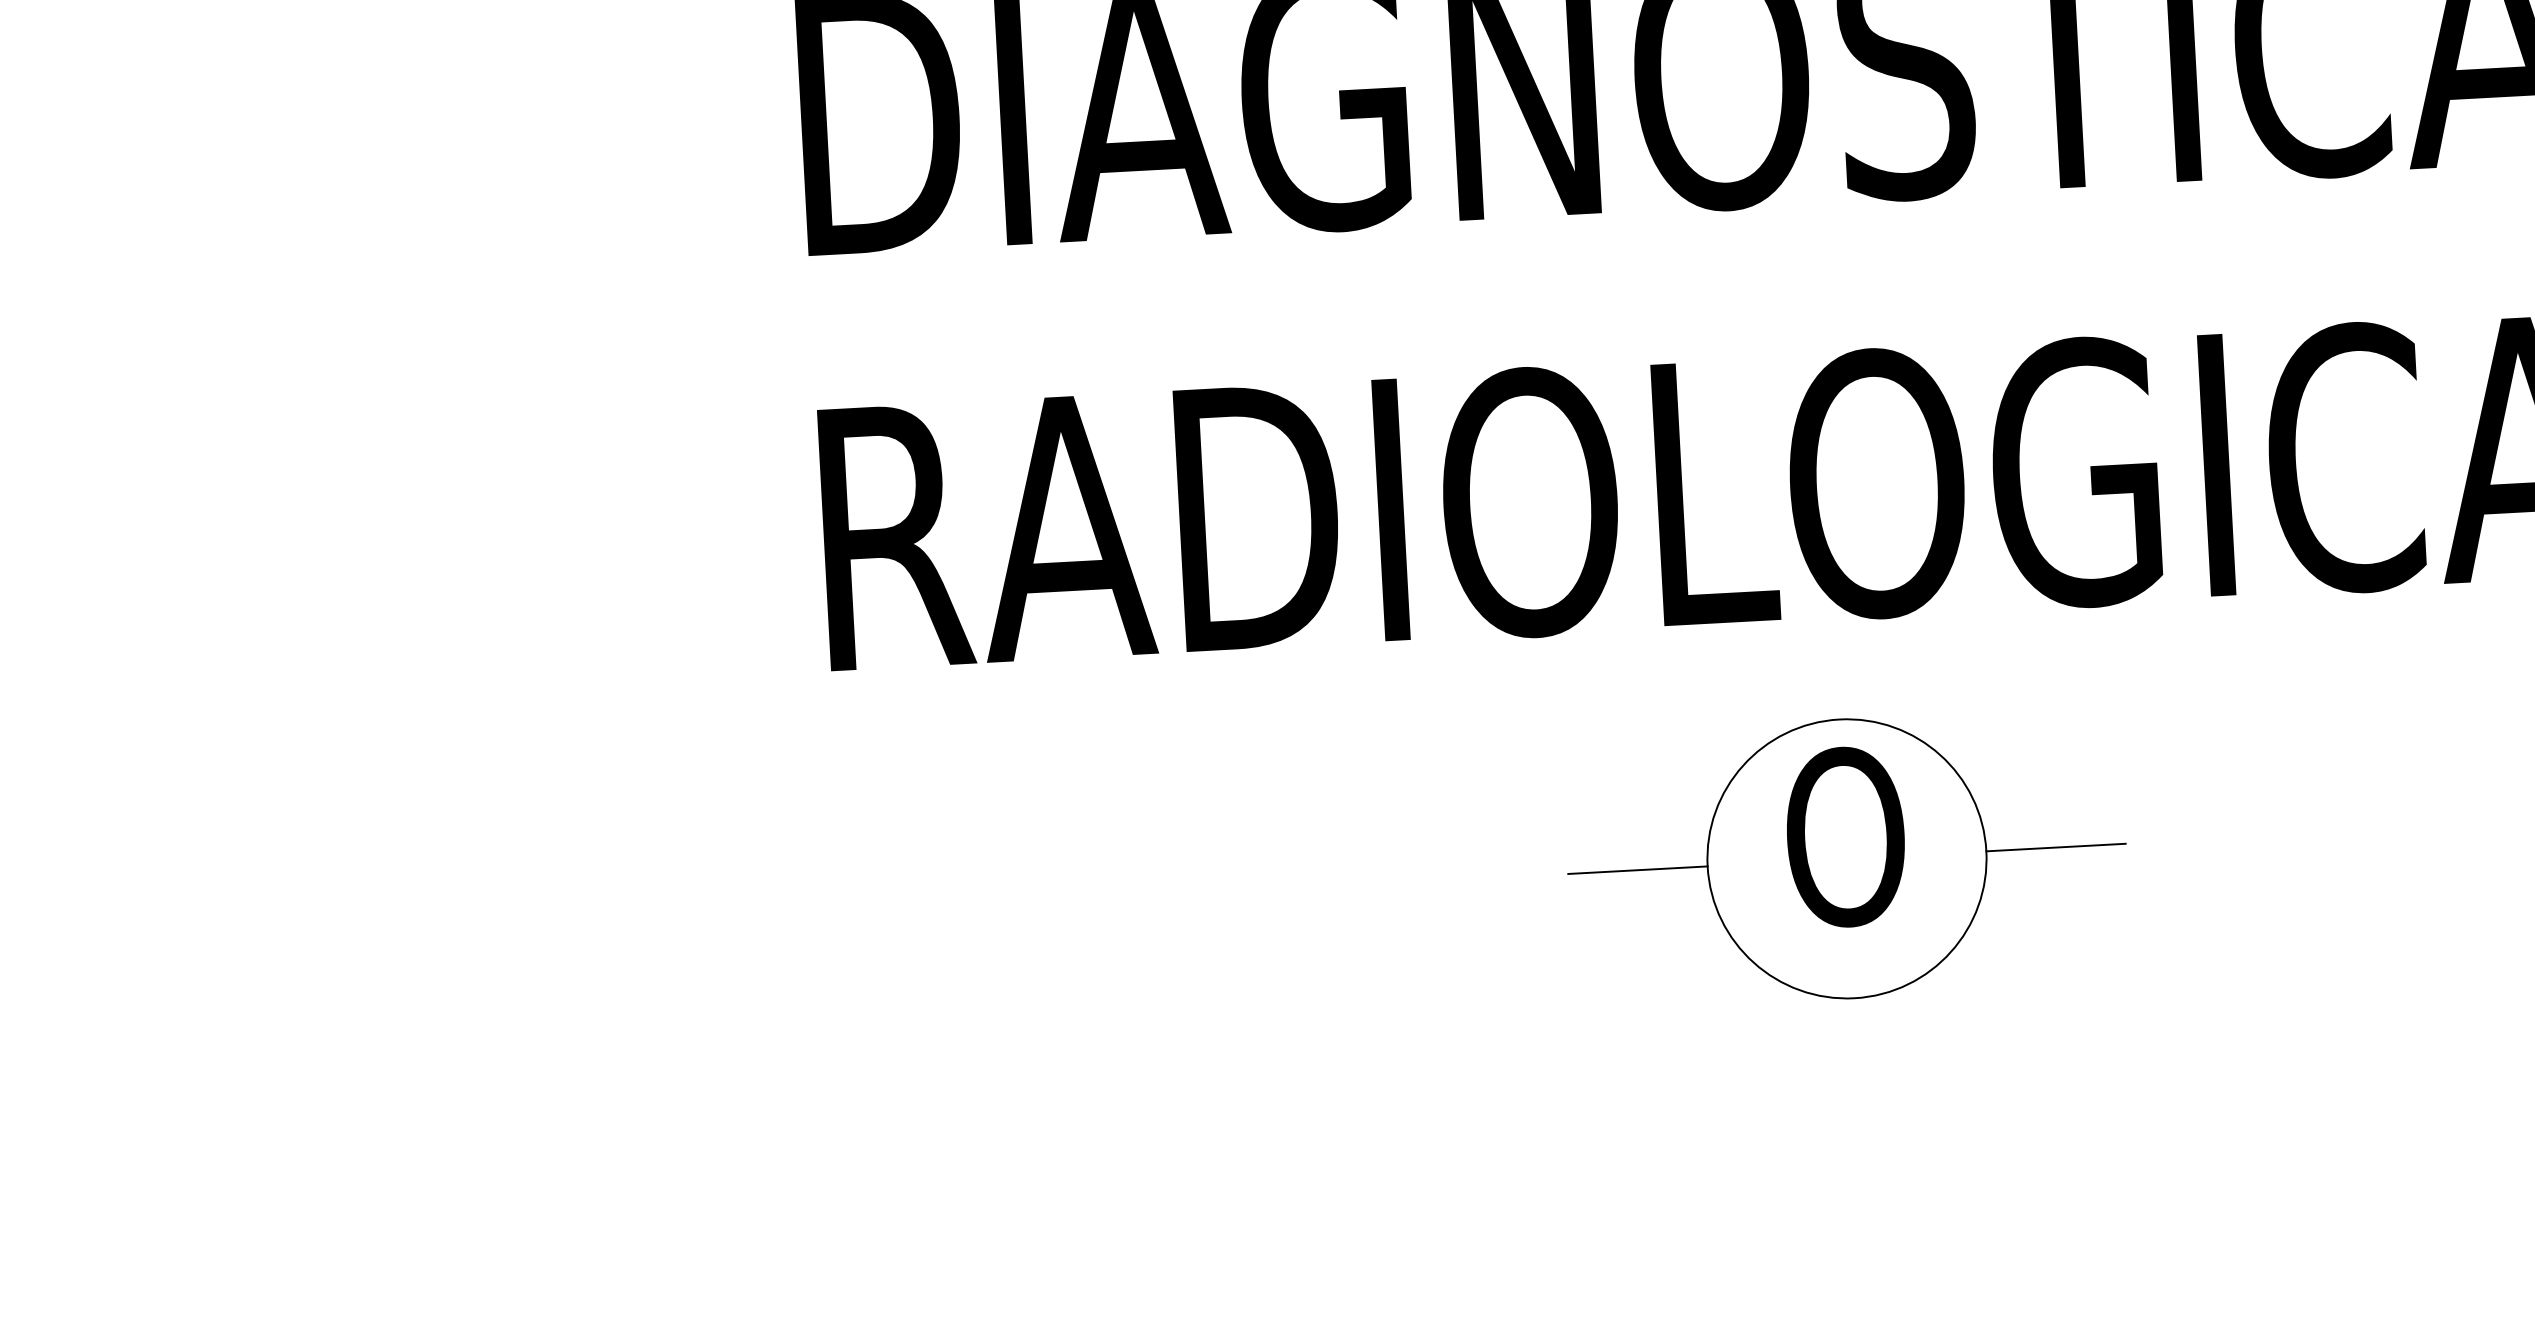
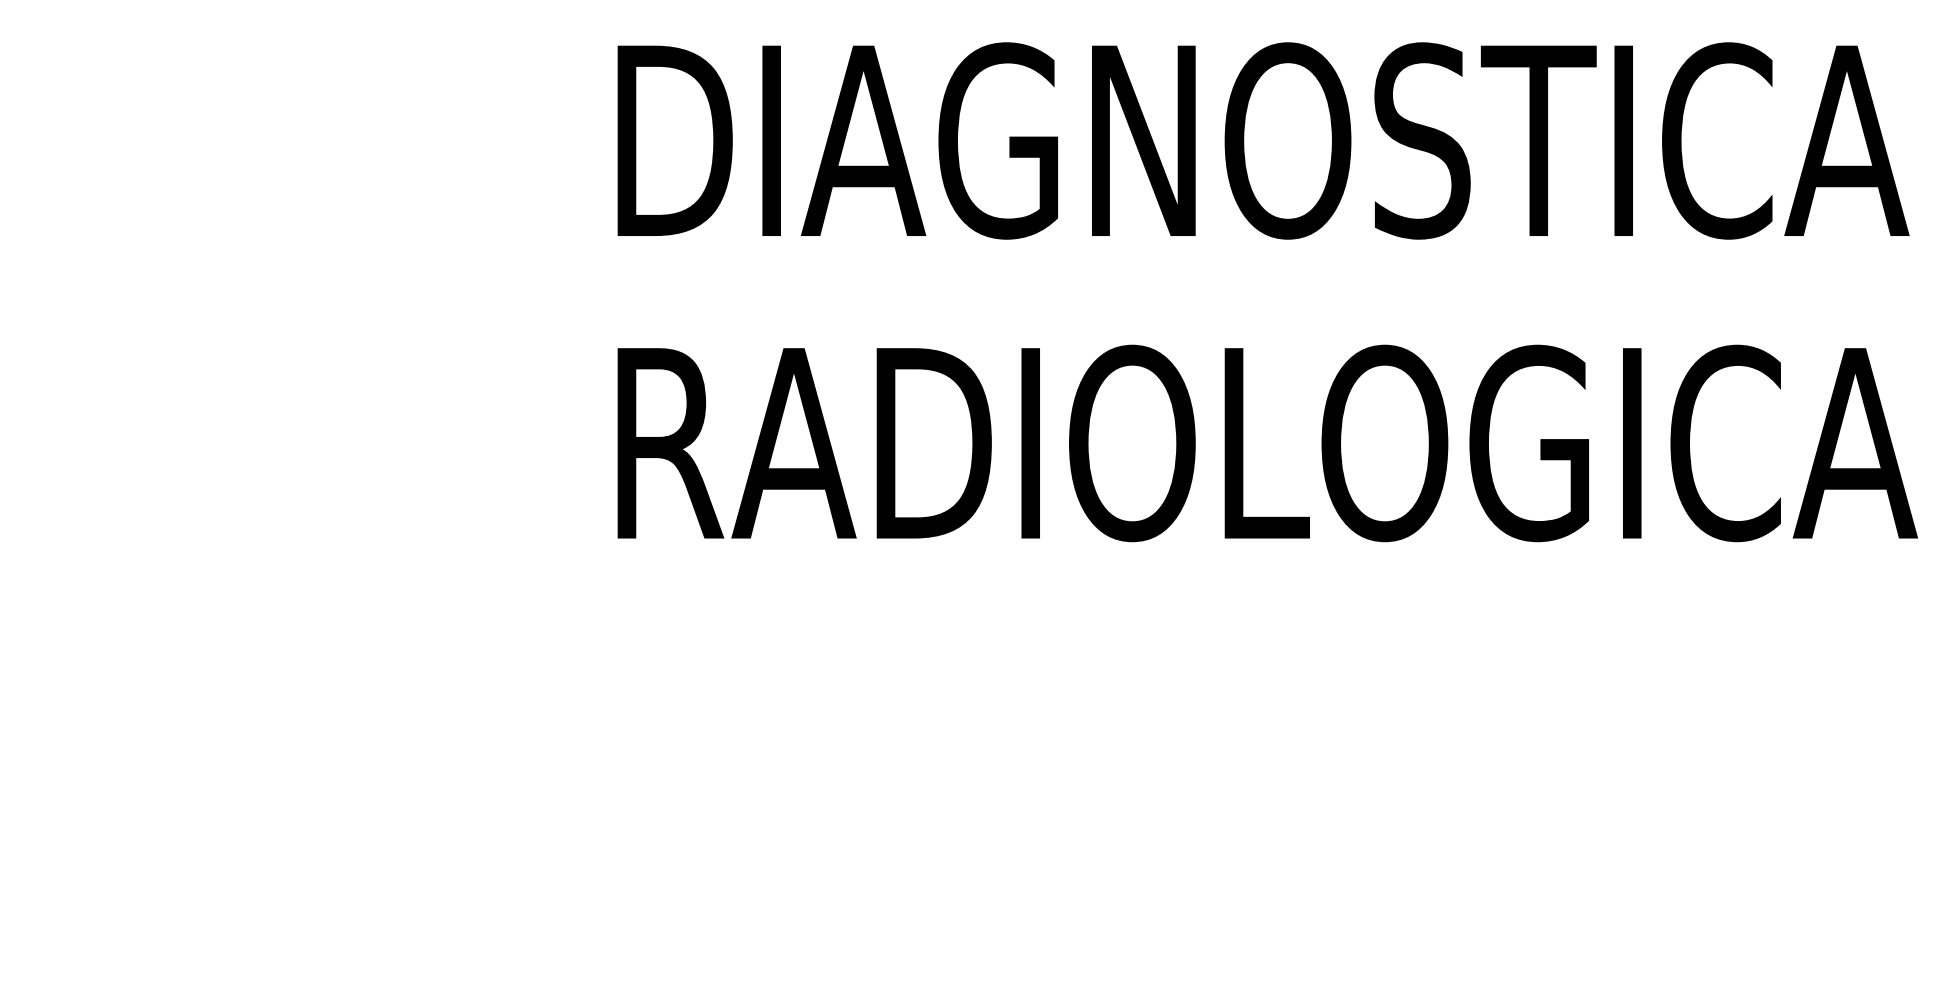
part: (1845, 858) -> (1347, 714), removed

